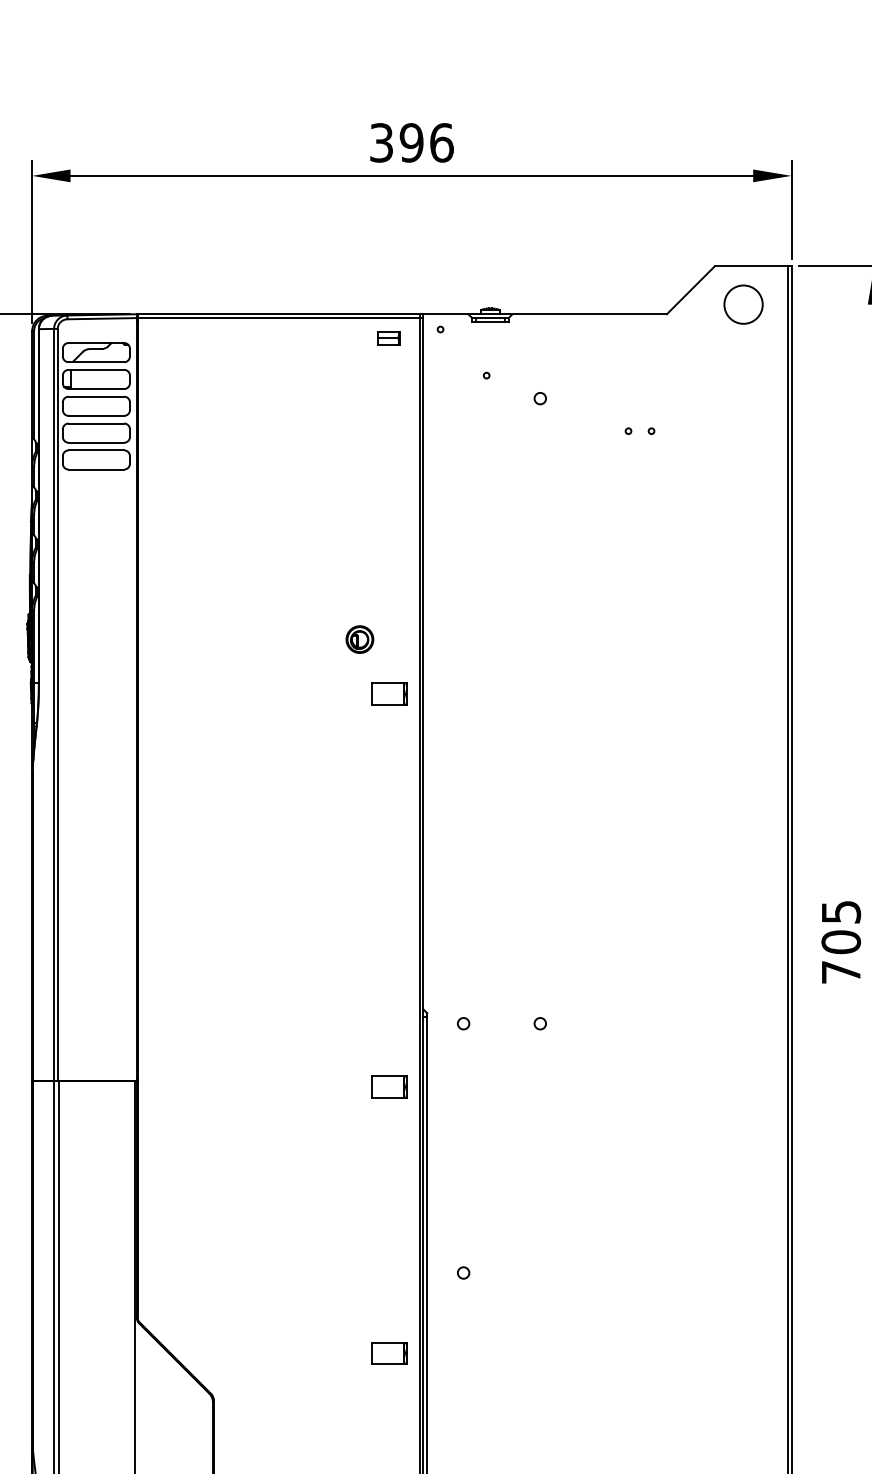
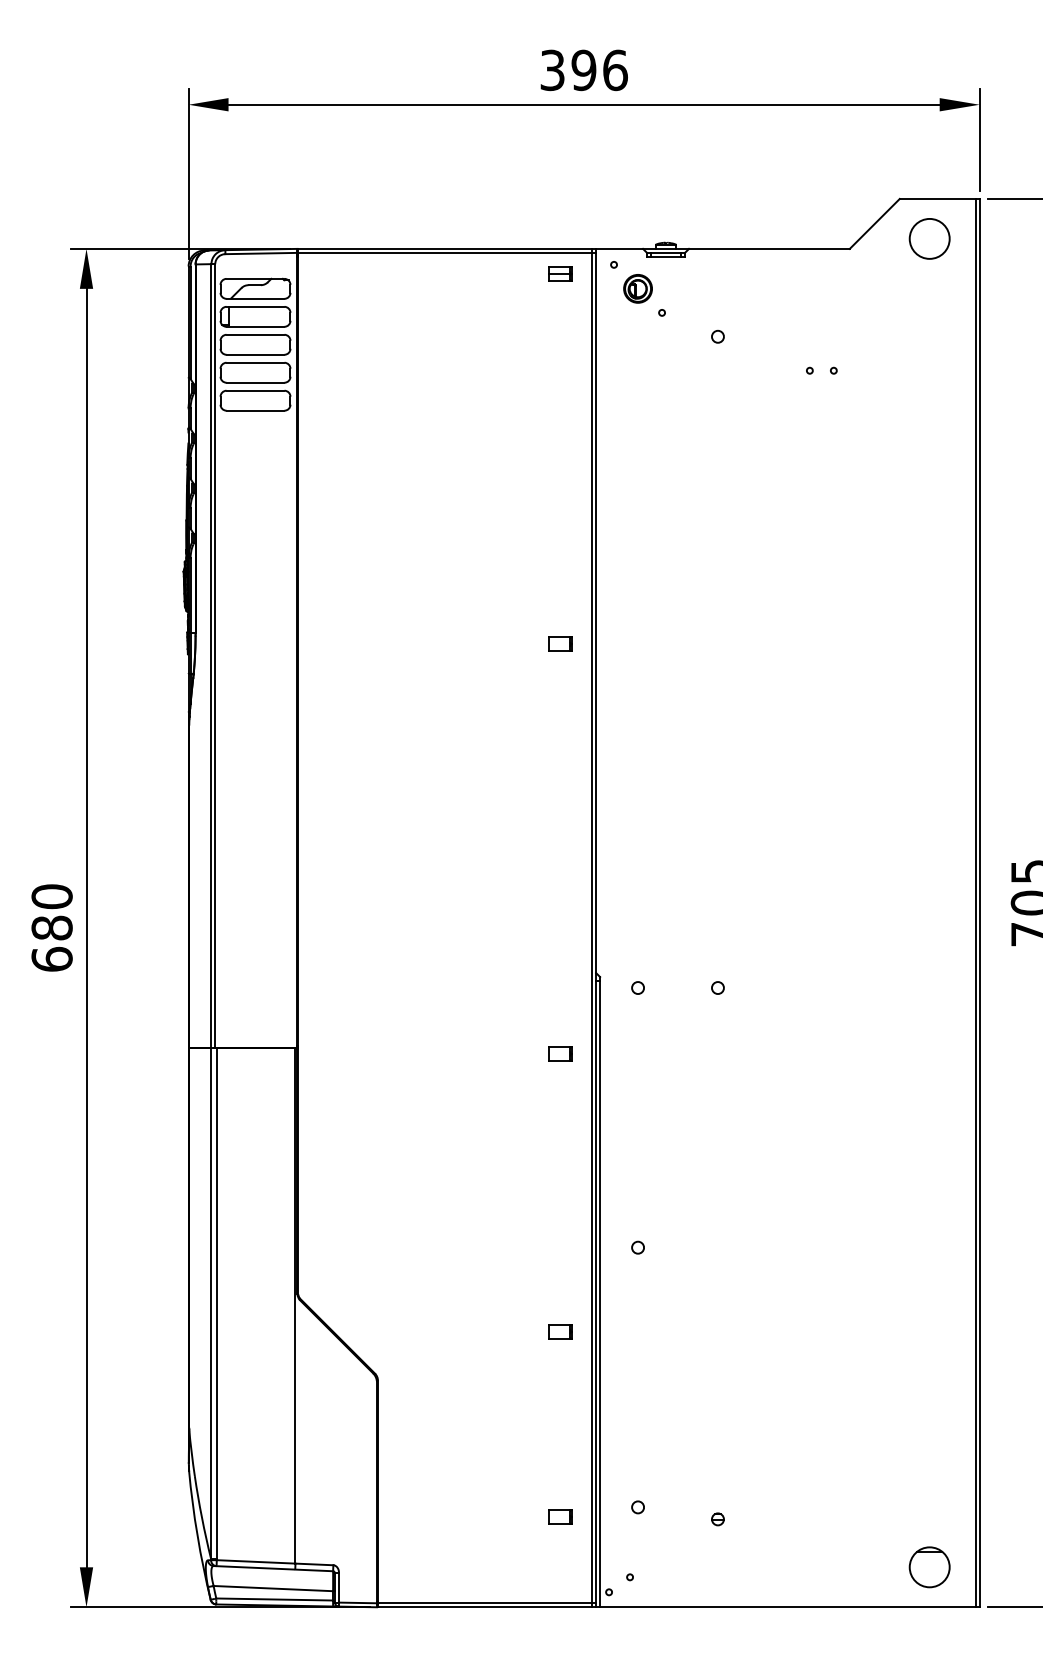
part: (359, 639) -> (637, 288), moved
part: (389, 693) -> (560, 643), size x0.62
part: (389, 1086) -> (560, 1053), size x0.62
part: (389, 1353) -> (560, 1331), size x0.62

